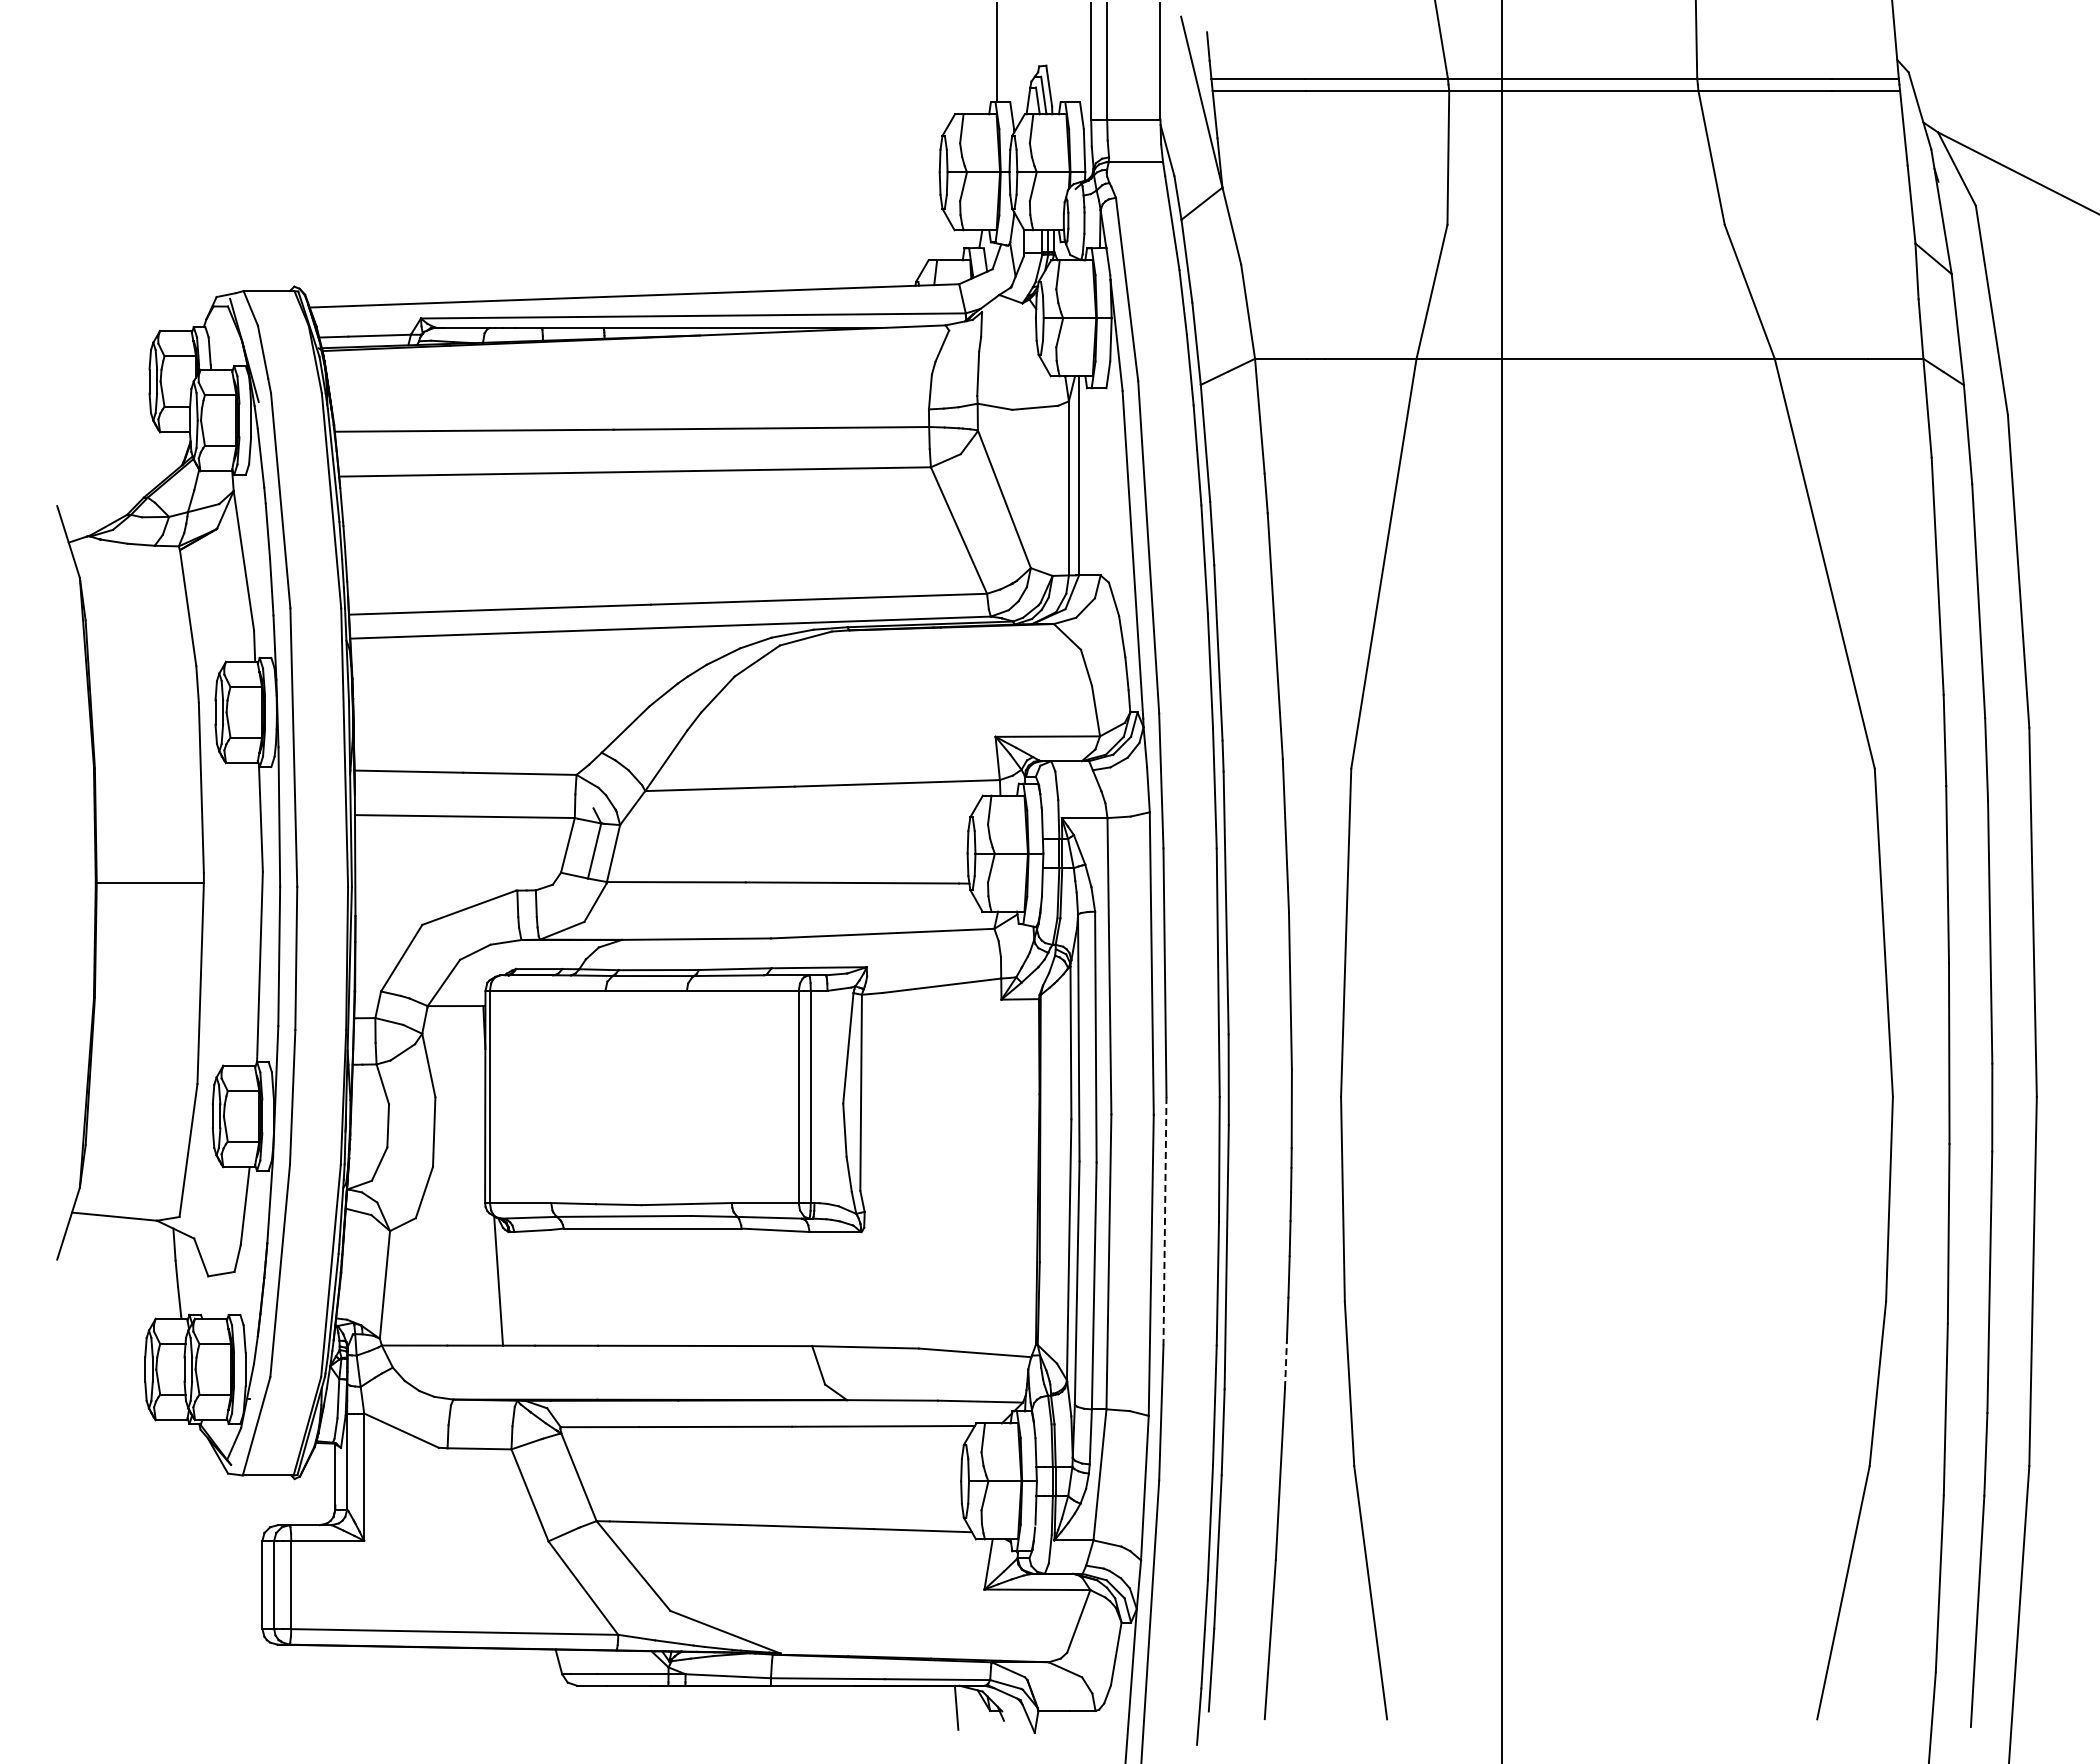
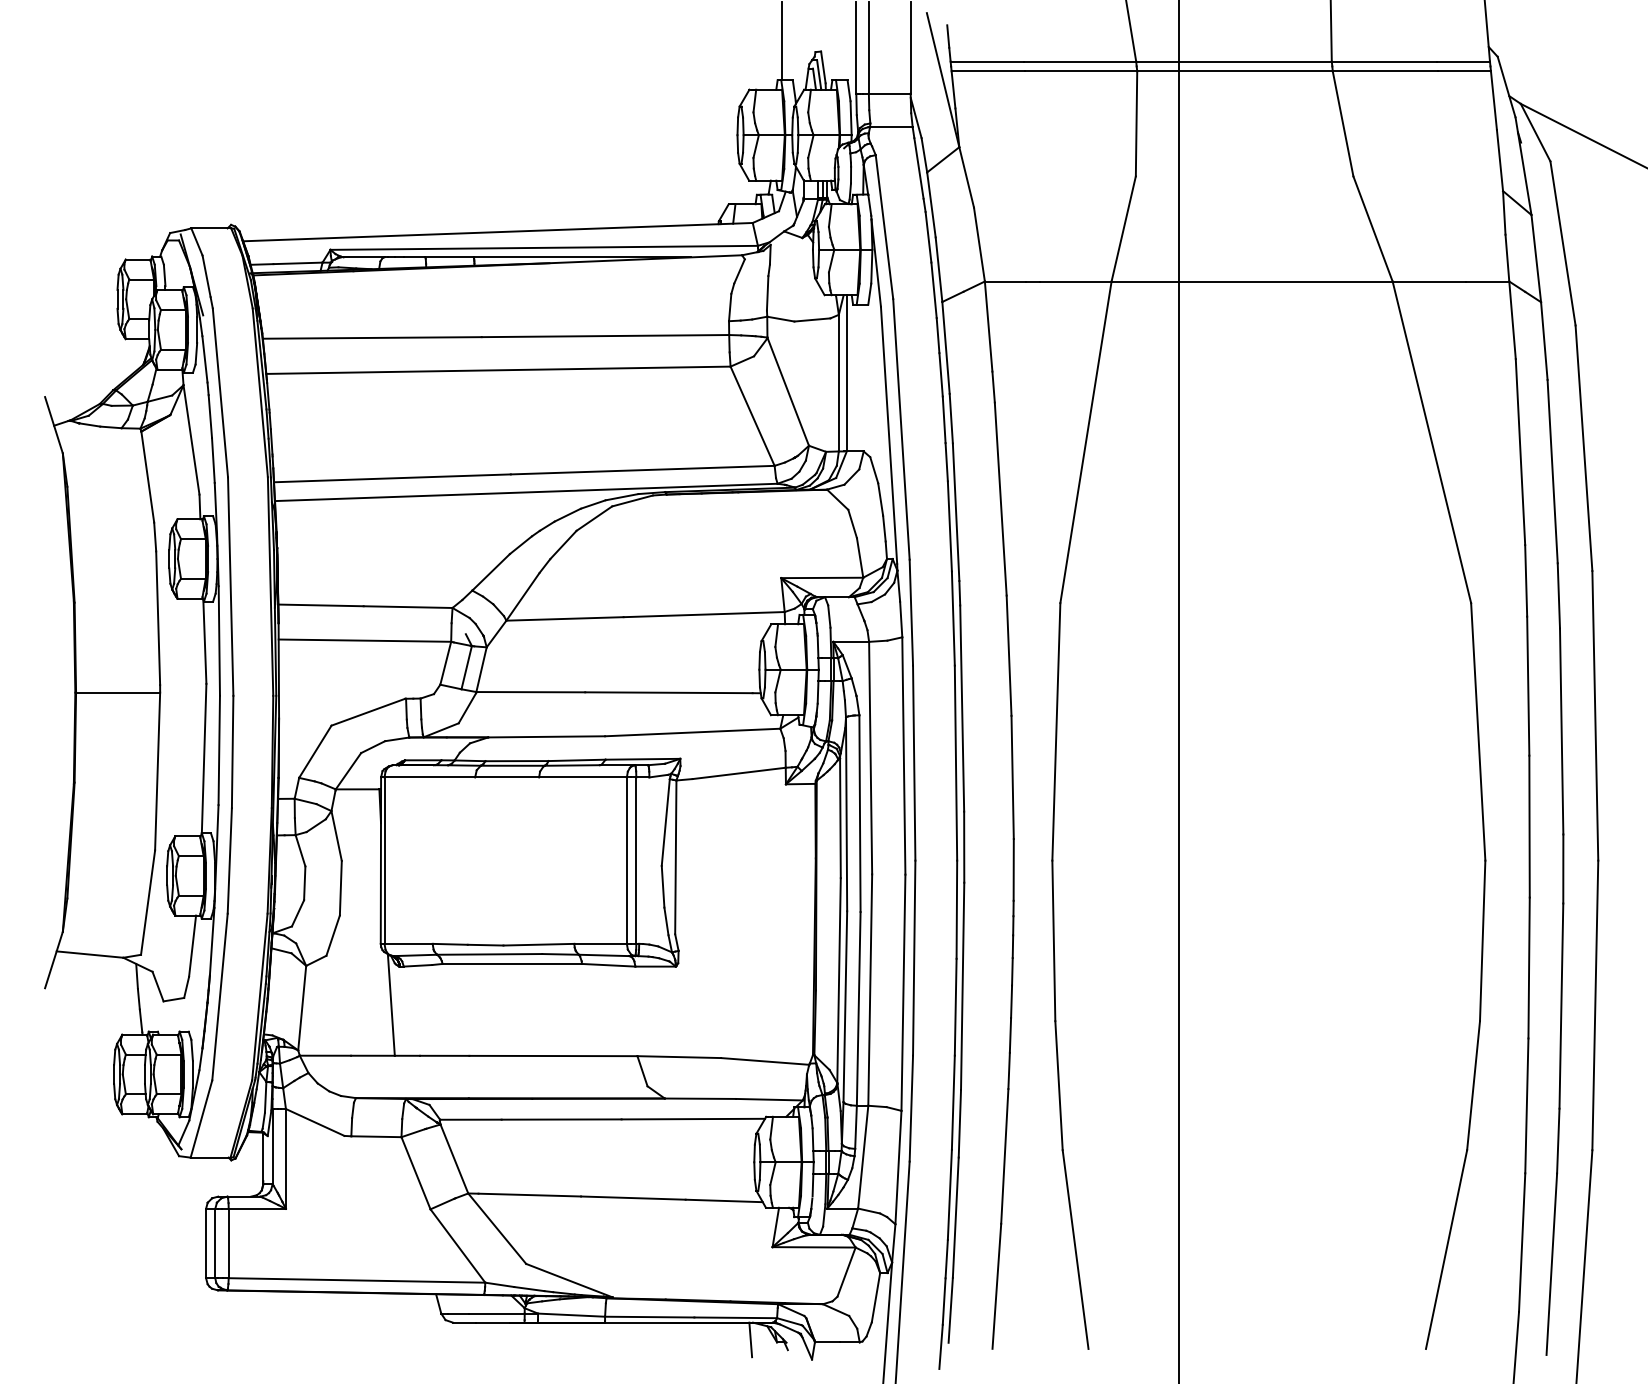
line: (1164, 1221) -> (913, 958), dashed -> solid
line: (1285, 1364) -> (1008, 1070), dashed -> solid

